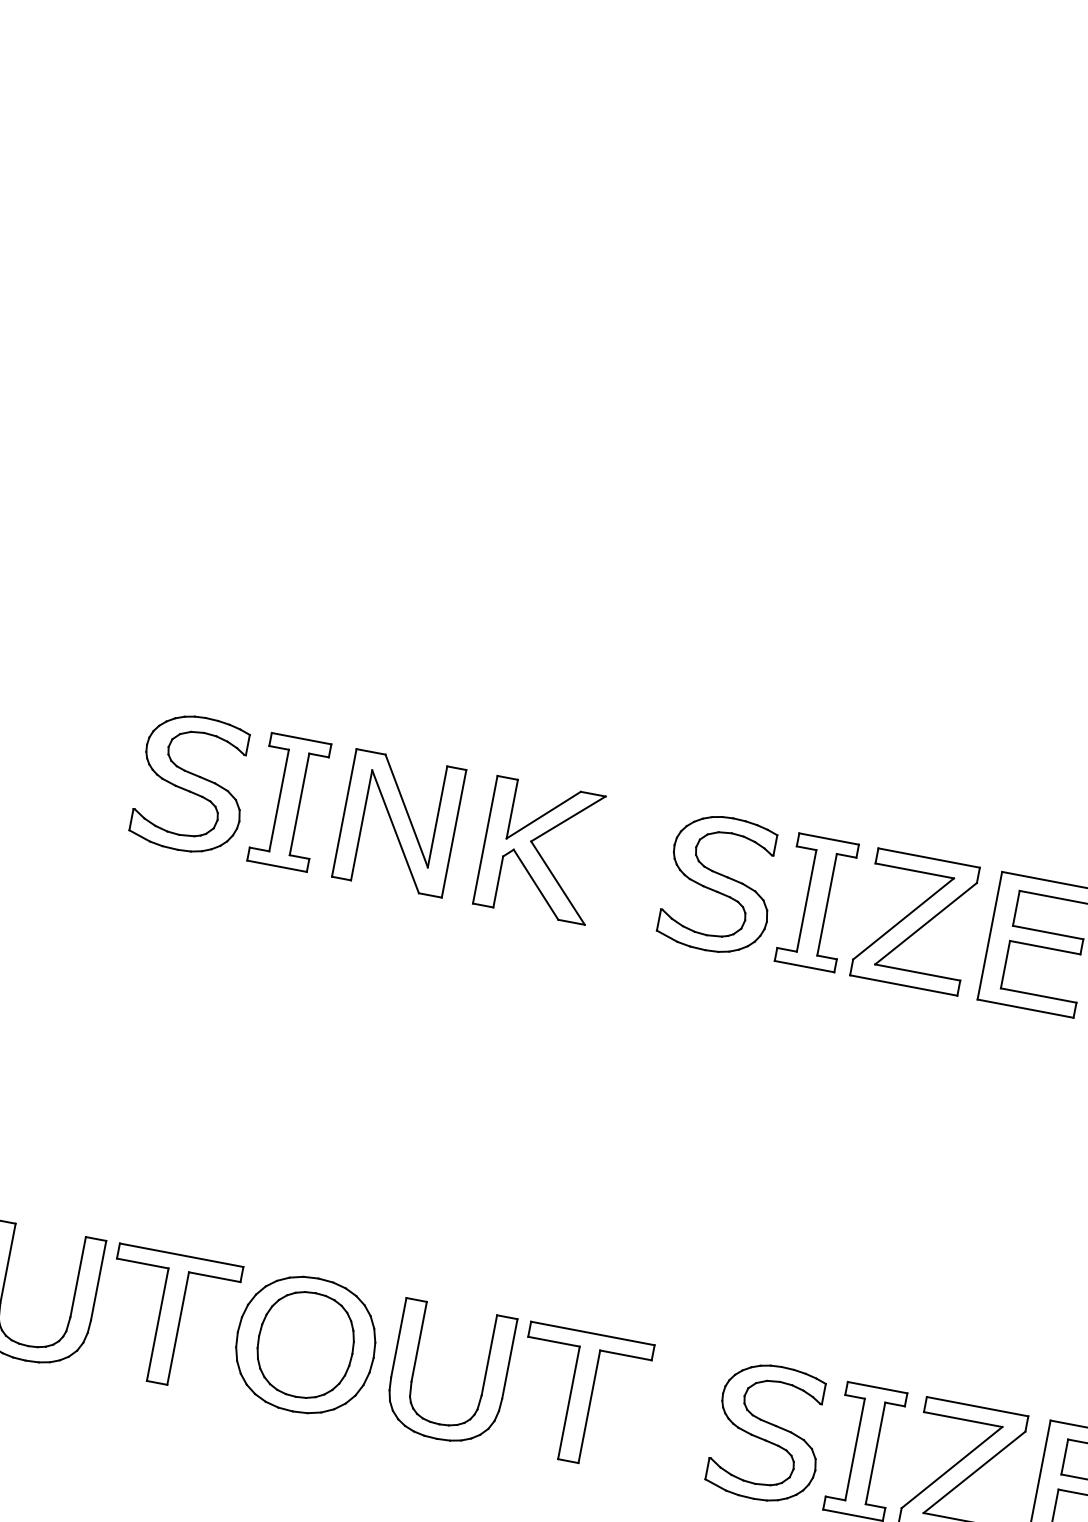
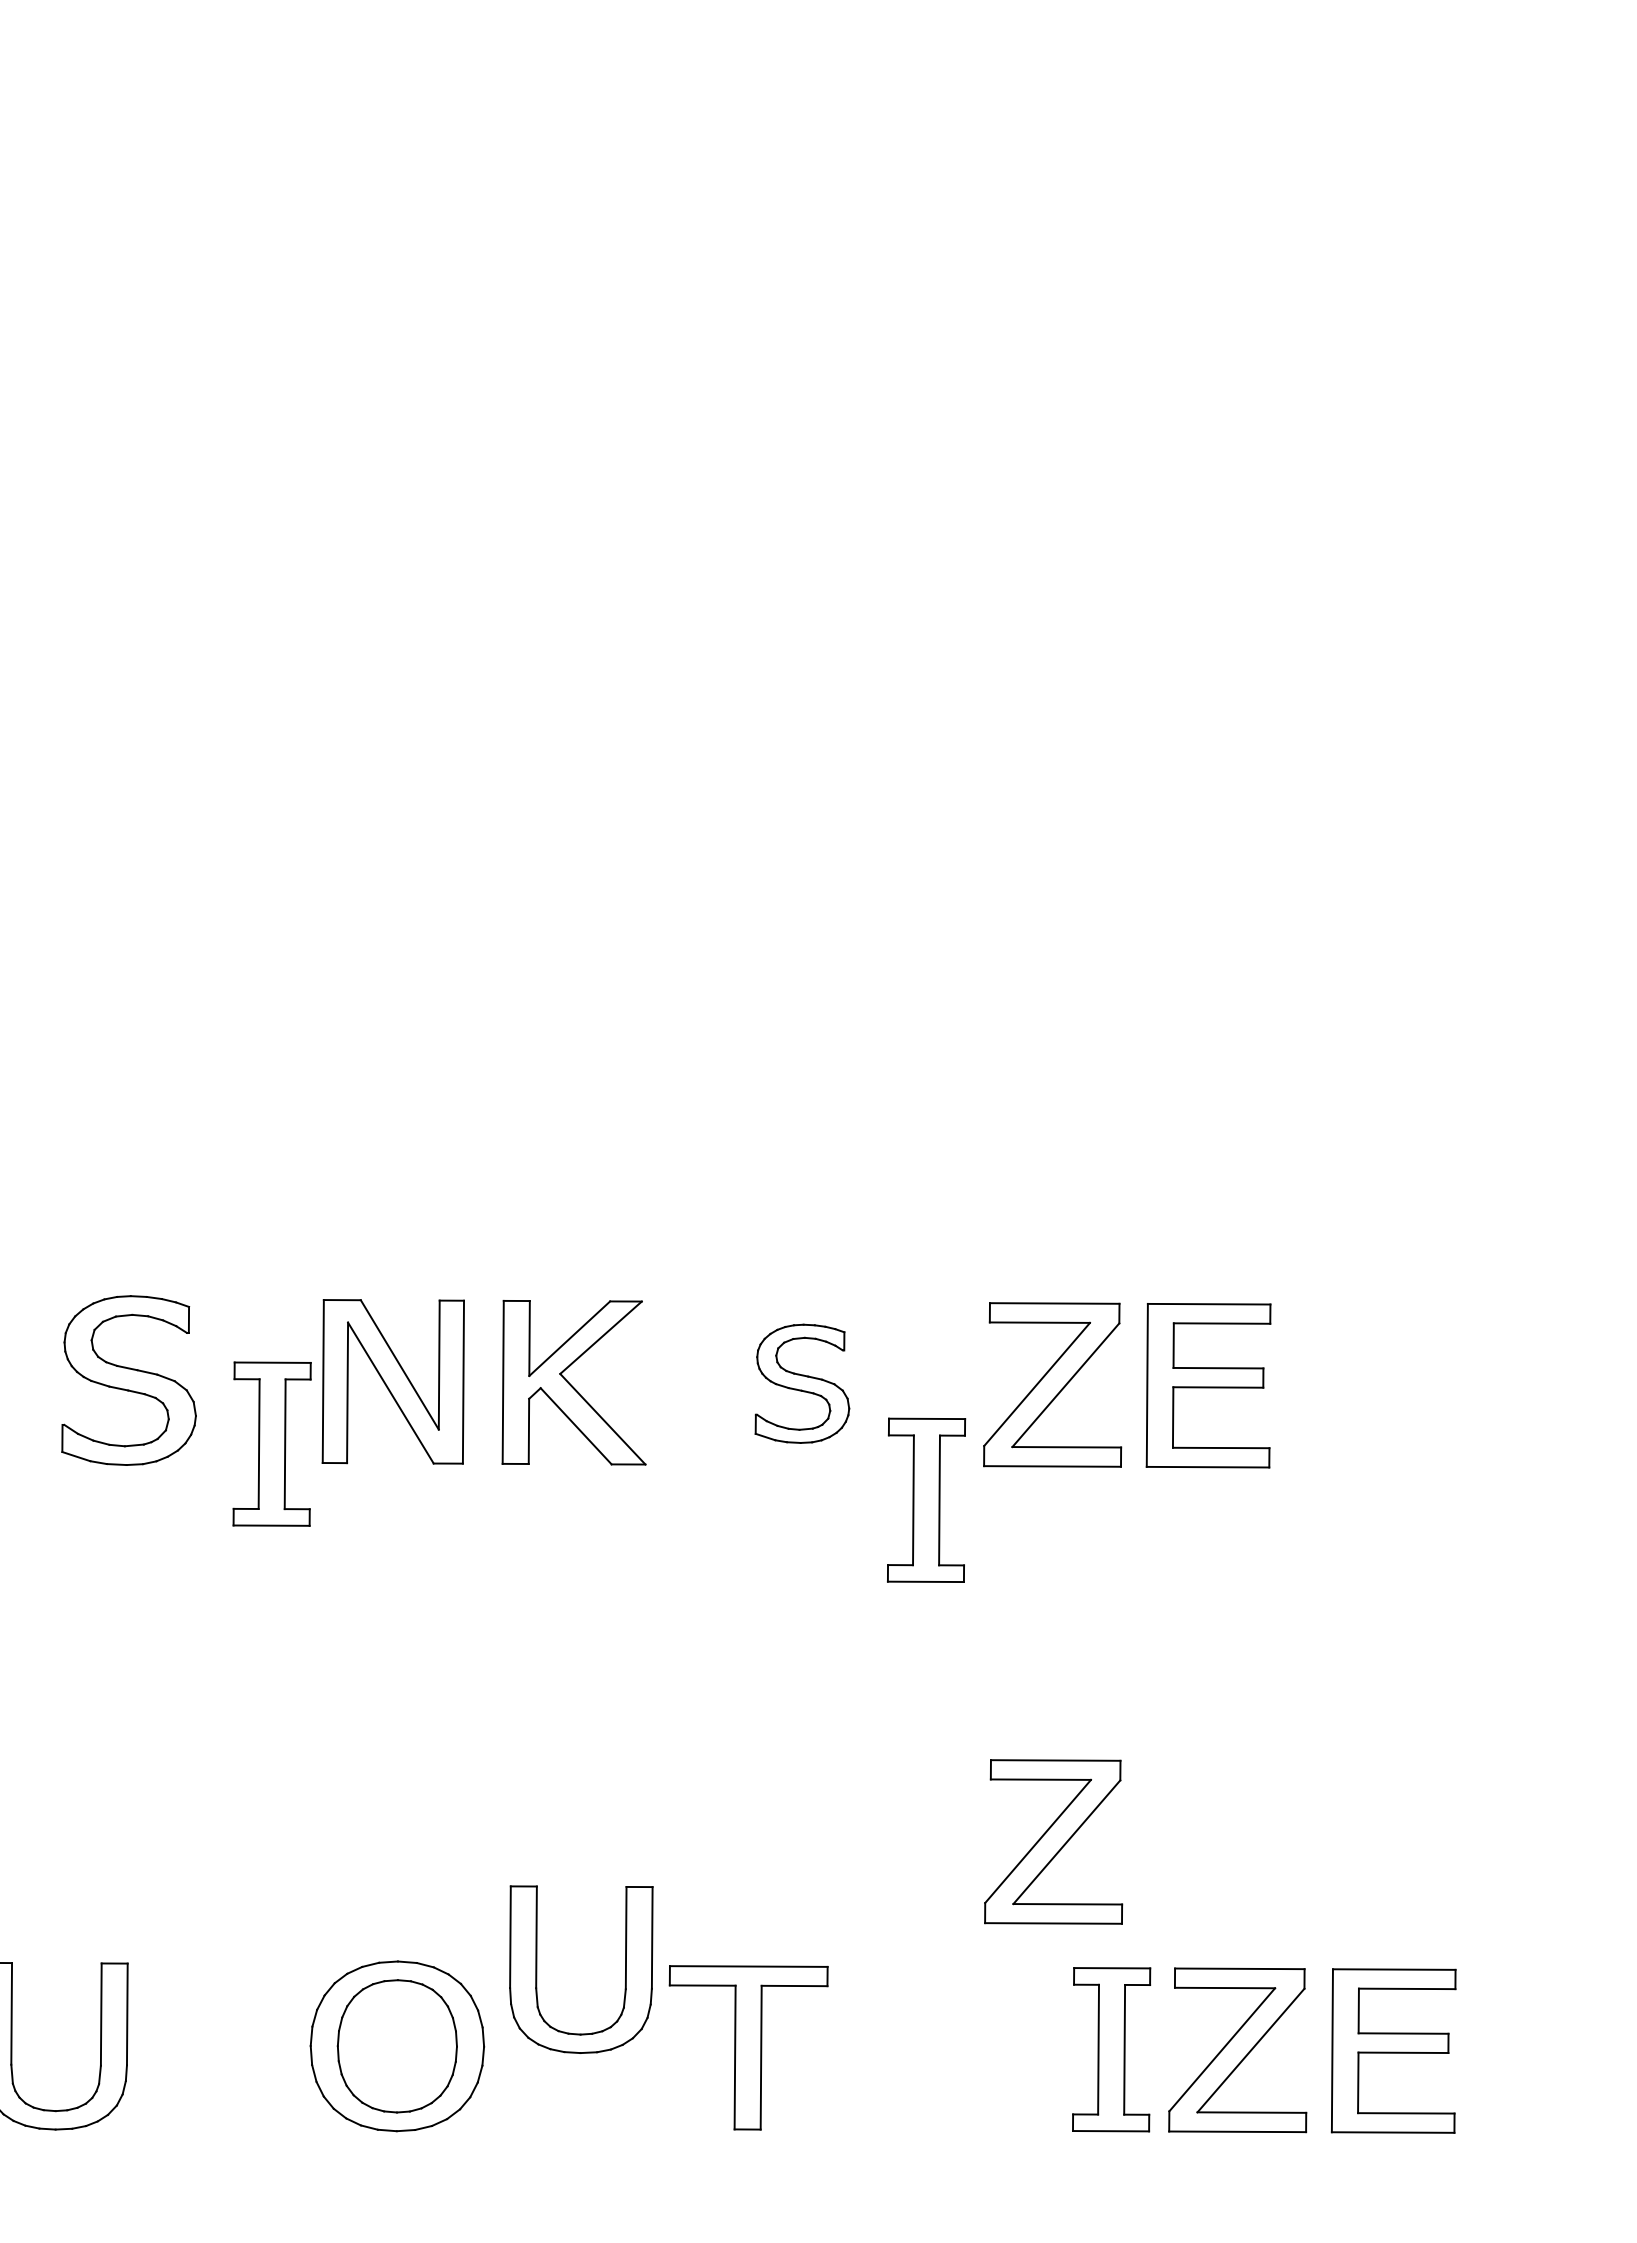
part: (288, 801) -> (271, 1443), moved
part: (719, 884) -> (802, 1383), size x0.7
part: (816, 902) -> (926, 1499), moved
part: (850, 1279) -> (1053, 1841), added
part: (169, 1318) -> (223, 2044), removed
part: (415, 1367) -> (537, 1969), moved
part: (768, 1432) -> (987, 2048), removed

